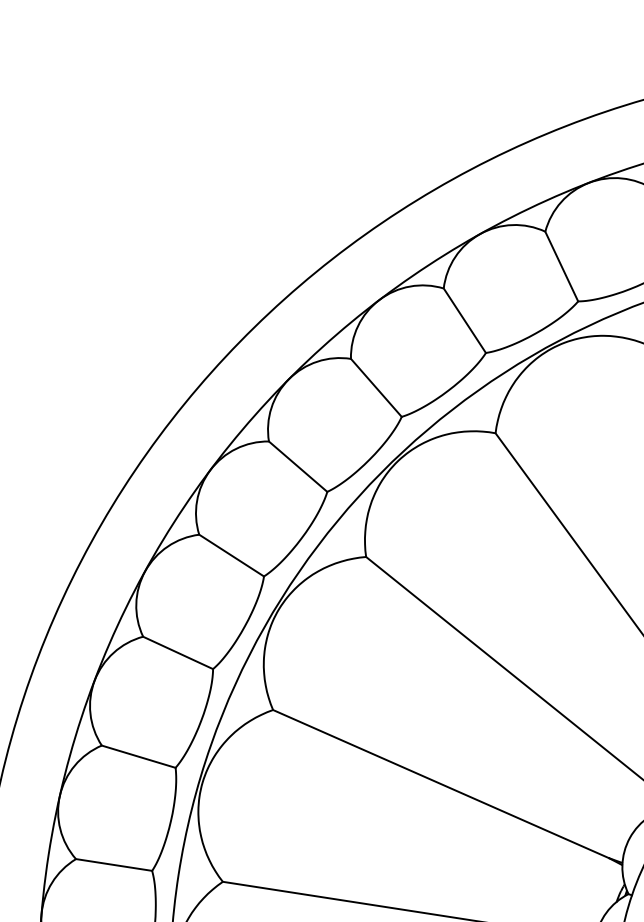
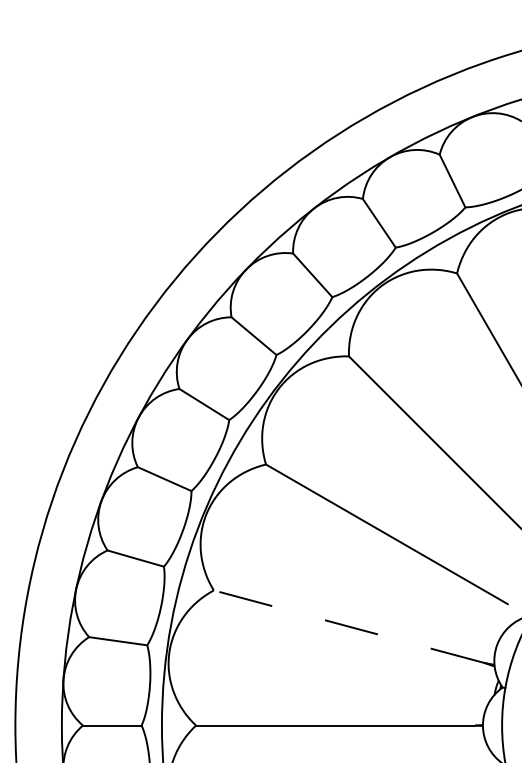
line: (440, 783) -> (348, 626), solid -> dashed

